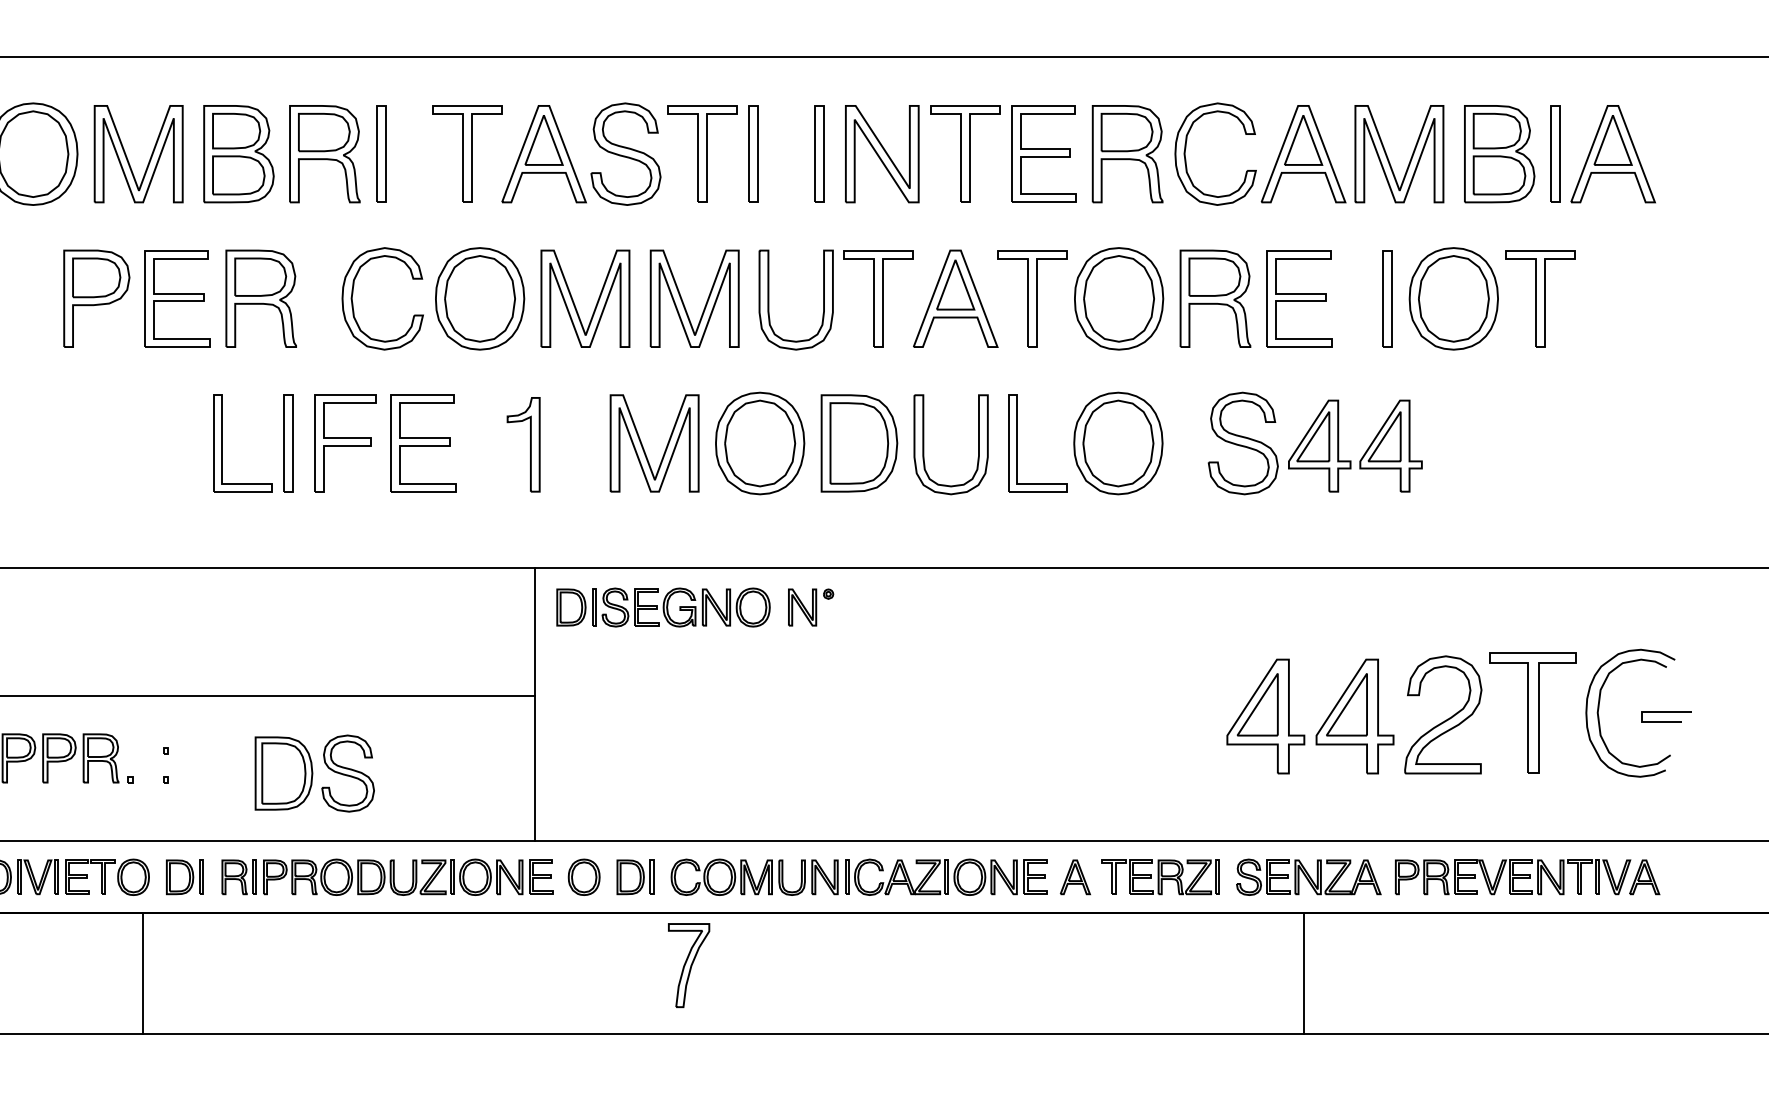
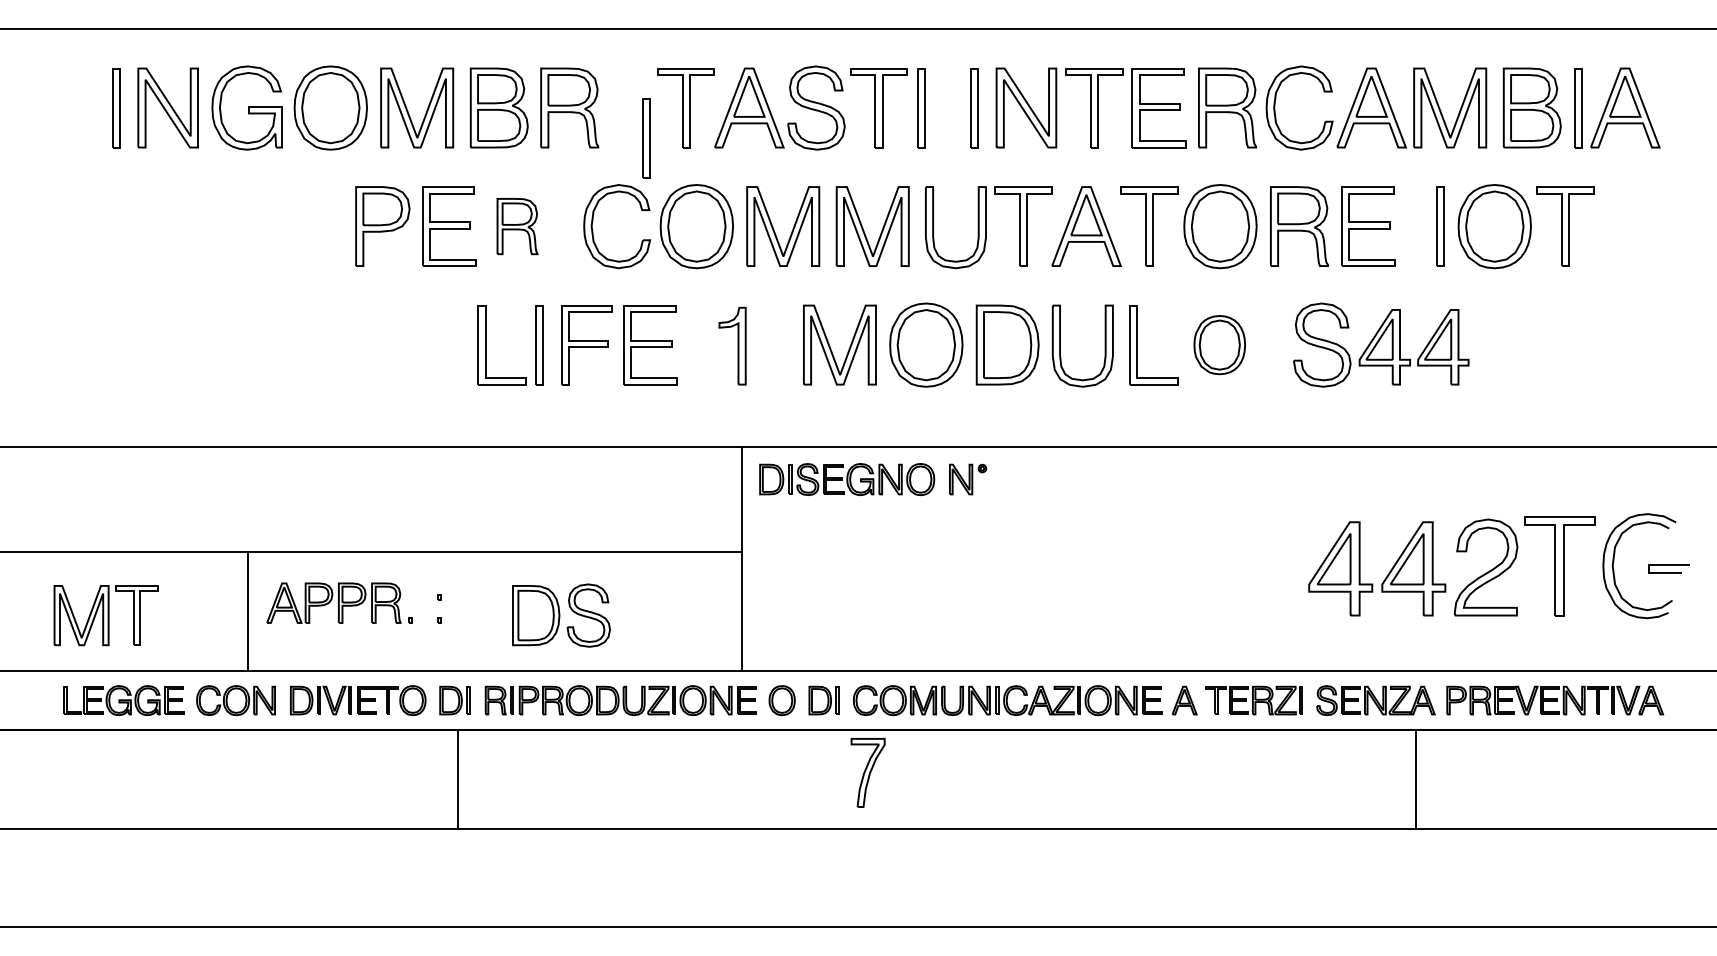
part: (381, 154) -> (646, 138), moved
part: (261, 298) -> (517, 226), size x0.7
part: (1117, 442) -> (1219, 344), size x0.7
line: (142, 972) -> (457, 778), moved
line: (1303, 972) -> (1415, 778), moved

